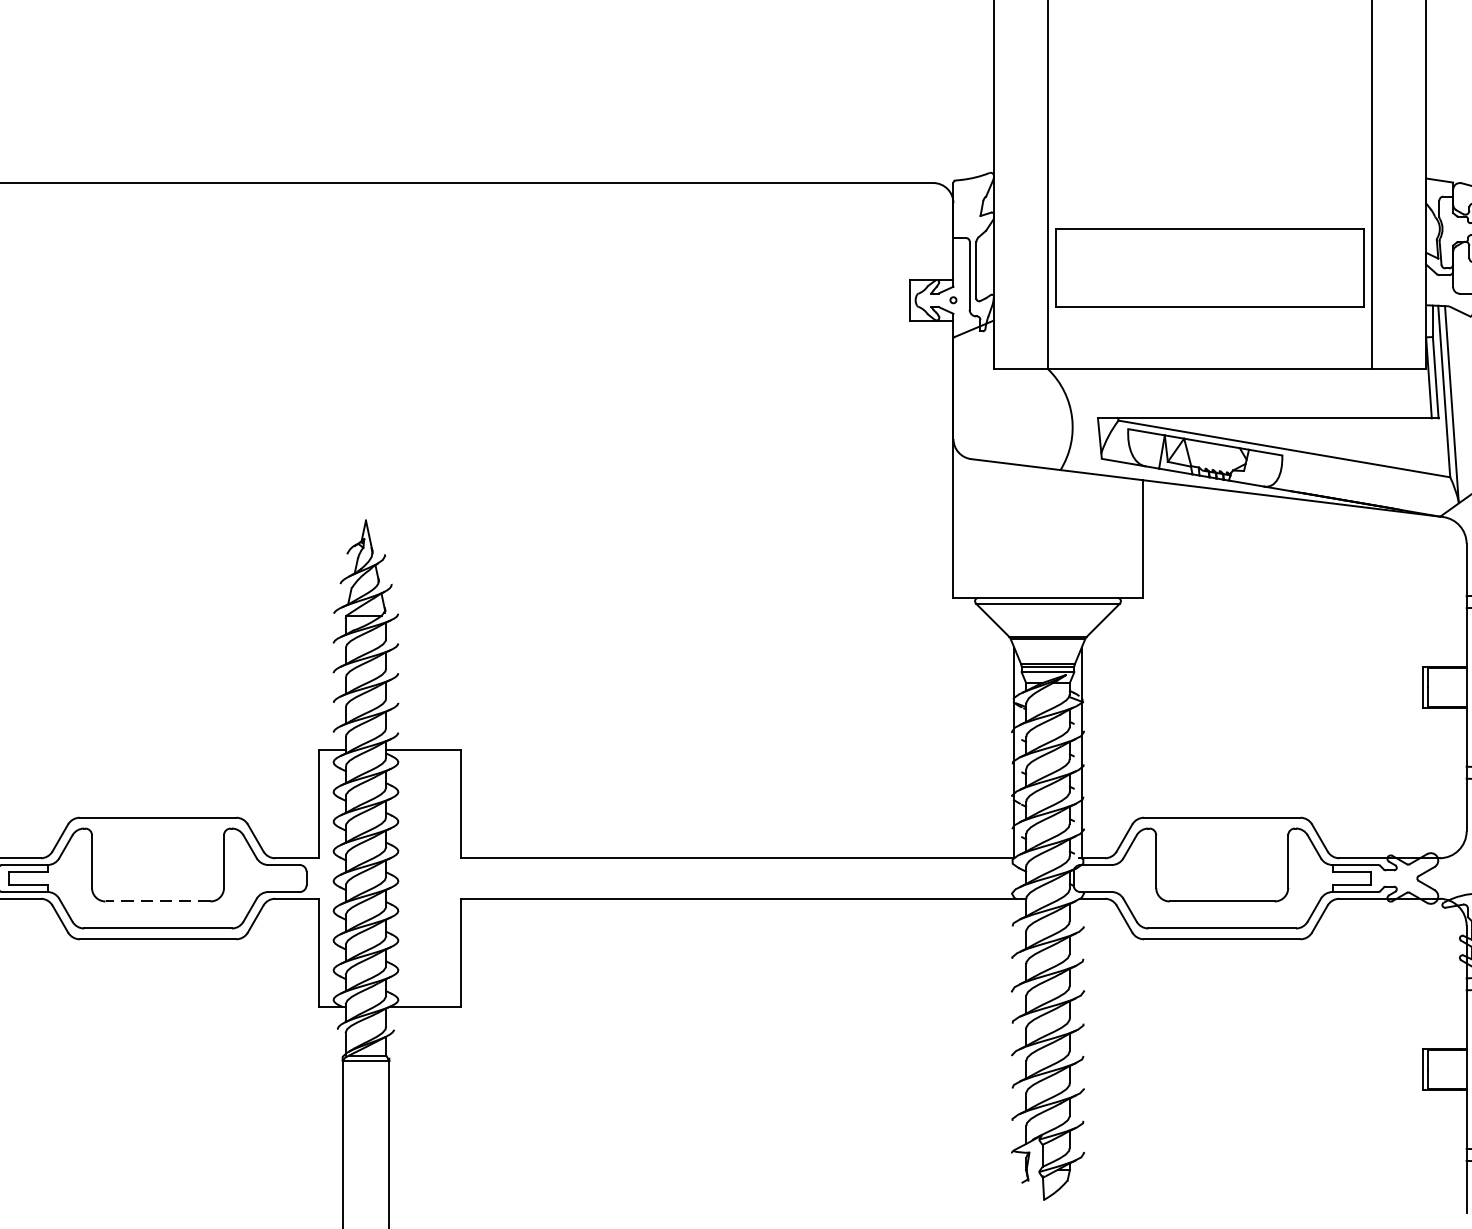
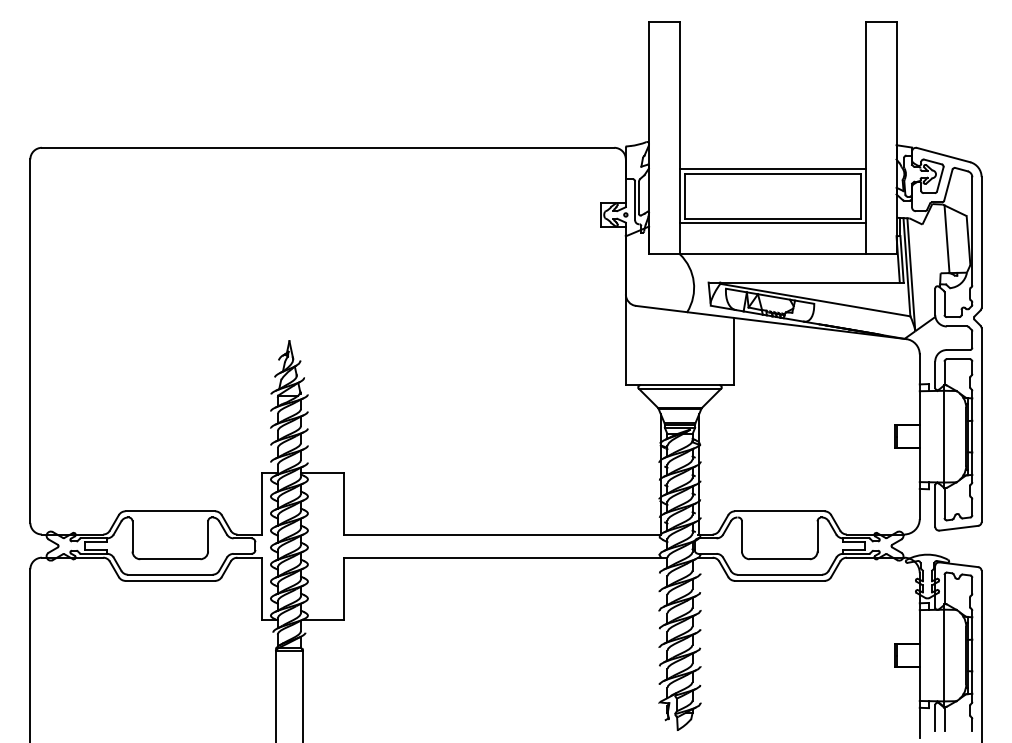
line: (1209, 220) -> (772, 169), added
line: (1209, 315) -> (772, 223), added
line: (156, 901) -> (169, 559), dashed -> solid

